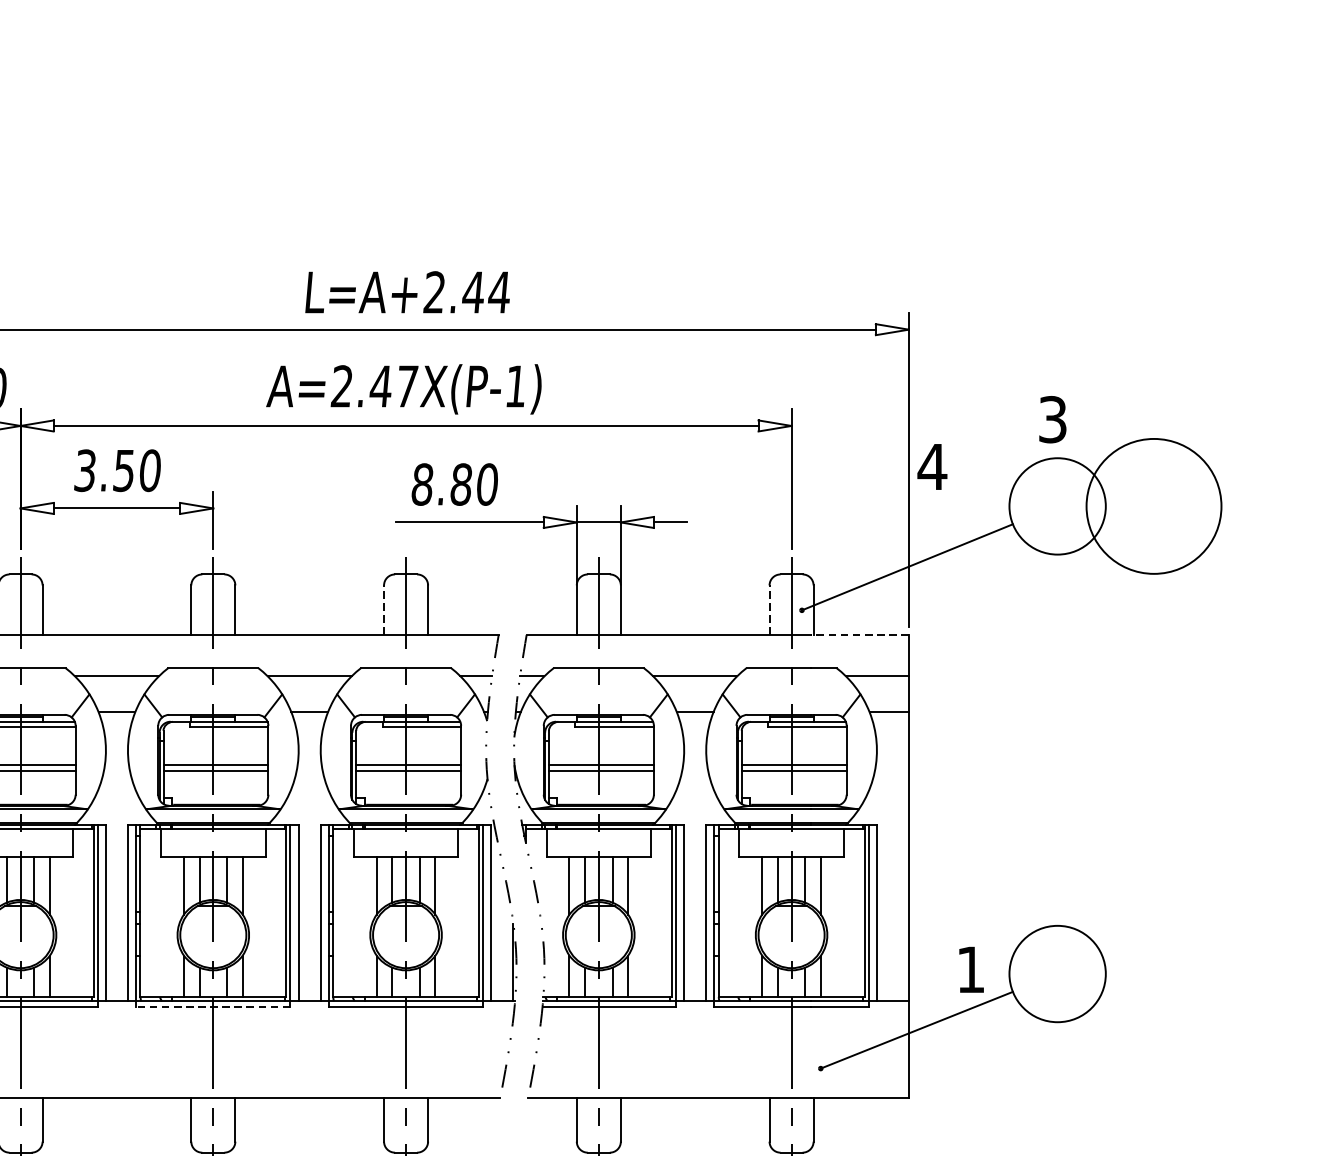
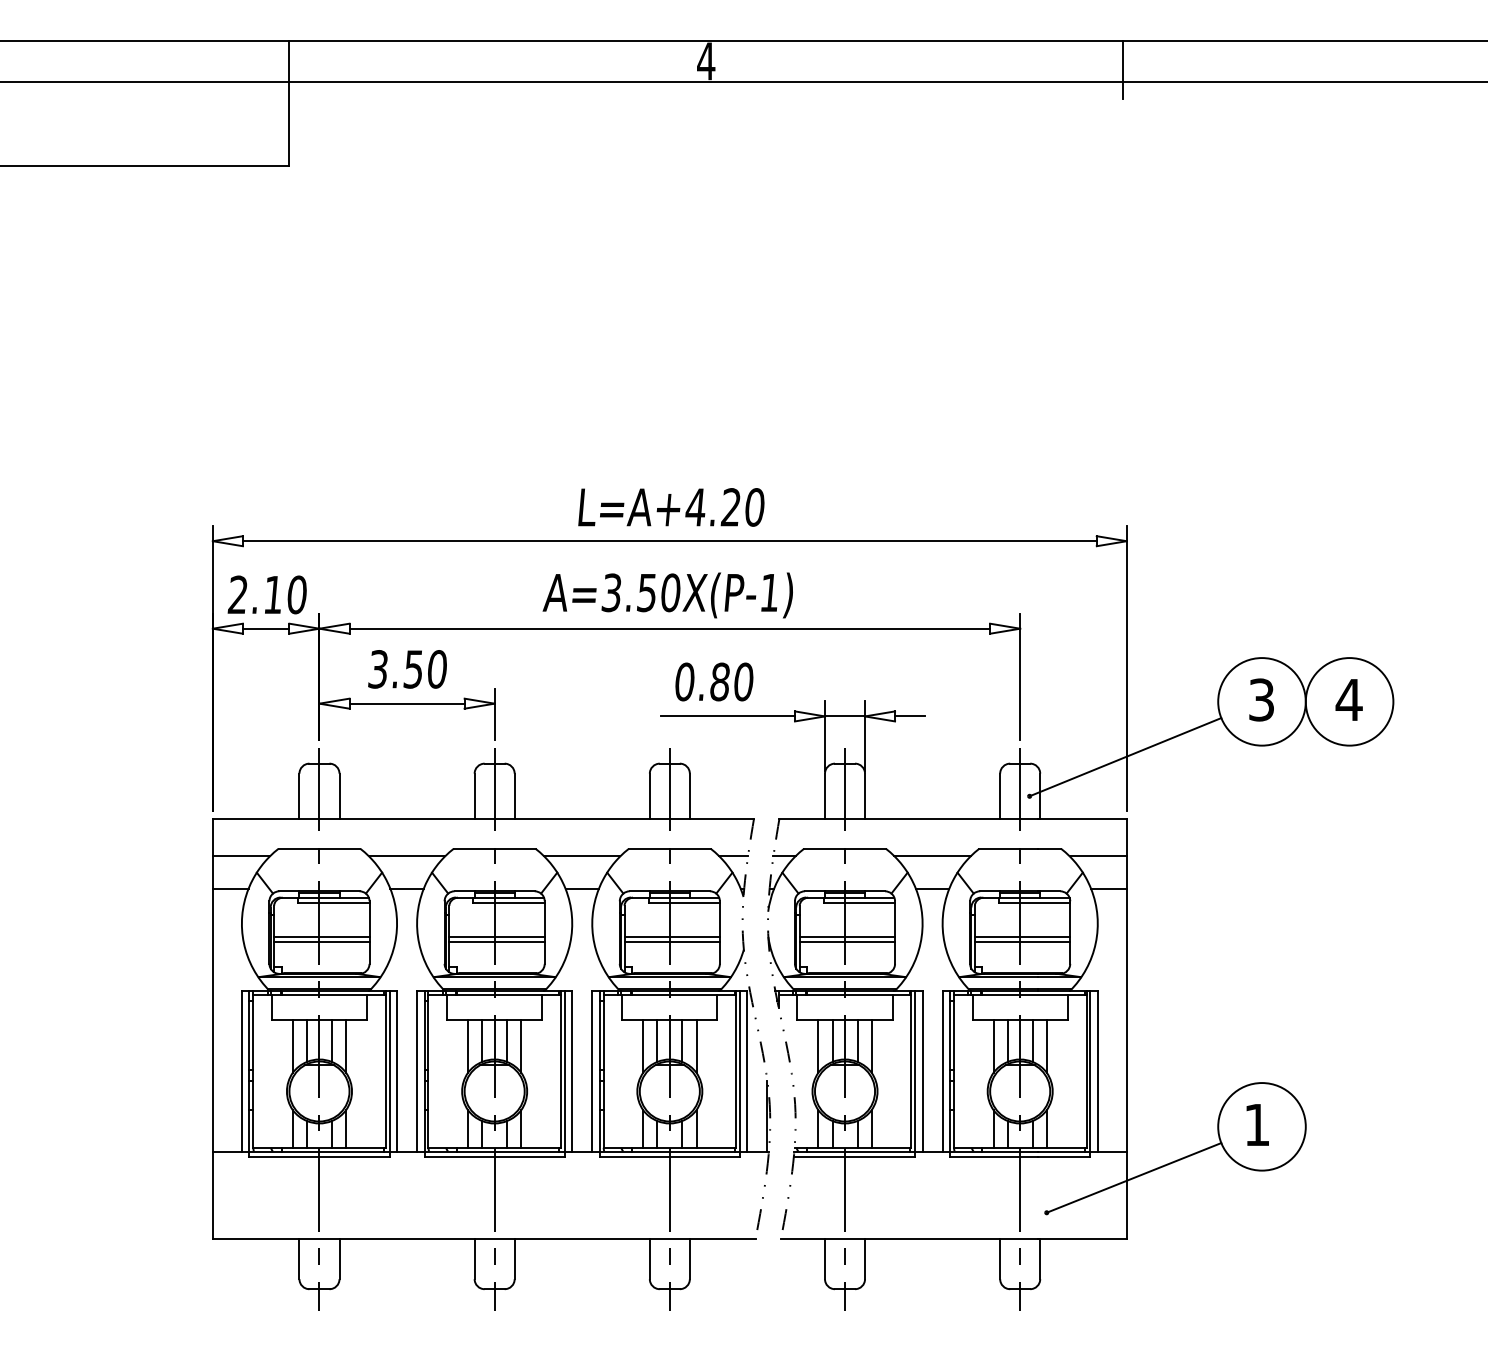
text: (466, 292) -> (724, 507), L=A+2.44 -> L=A+4.20
text: (374, 386) -> (641, 592), A=2.47X(P-1) -> A=3.50X(P-1)
text: (1052, 419) -> (1261, 699), moved
text: (931, 466) -> (1348, 699), moved
text: (422, 484) -> (684, 681), 8.80 -> 0.80
circle: (1153, 506) -> (1349, 701), size x0.71
line: (383, 610) -> (649, 796), dashed -> solid
line: (769, 610) -> (1000, 796), dashed -> solid
line: (860, 634) -> (1082, 818), dashed -> solid
text: (971, 969) -> (1257, 1124), moved
line: (213, 1006) -> (494, 1156), dashed -> solid

